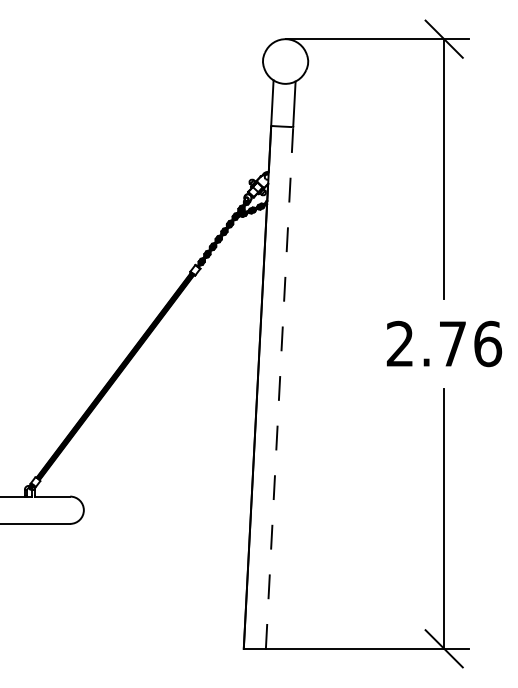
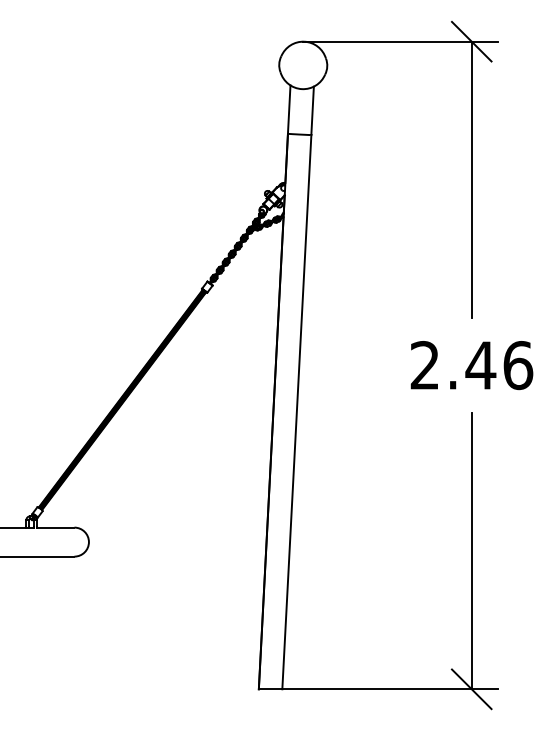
text: (452, 344) -> (480, 365), 2.76 -> 2.46
line: (279, 387) -> (296, 411), dashed -> solid

